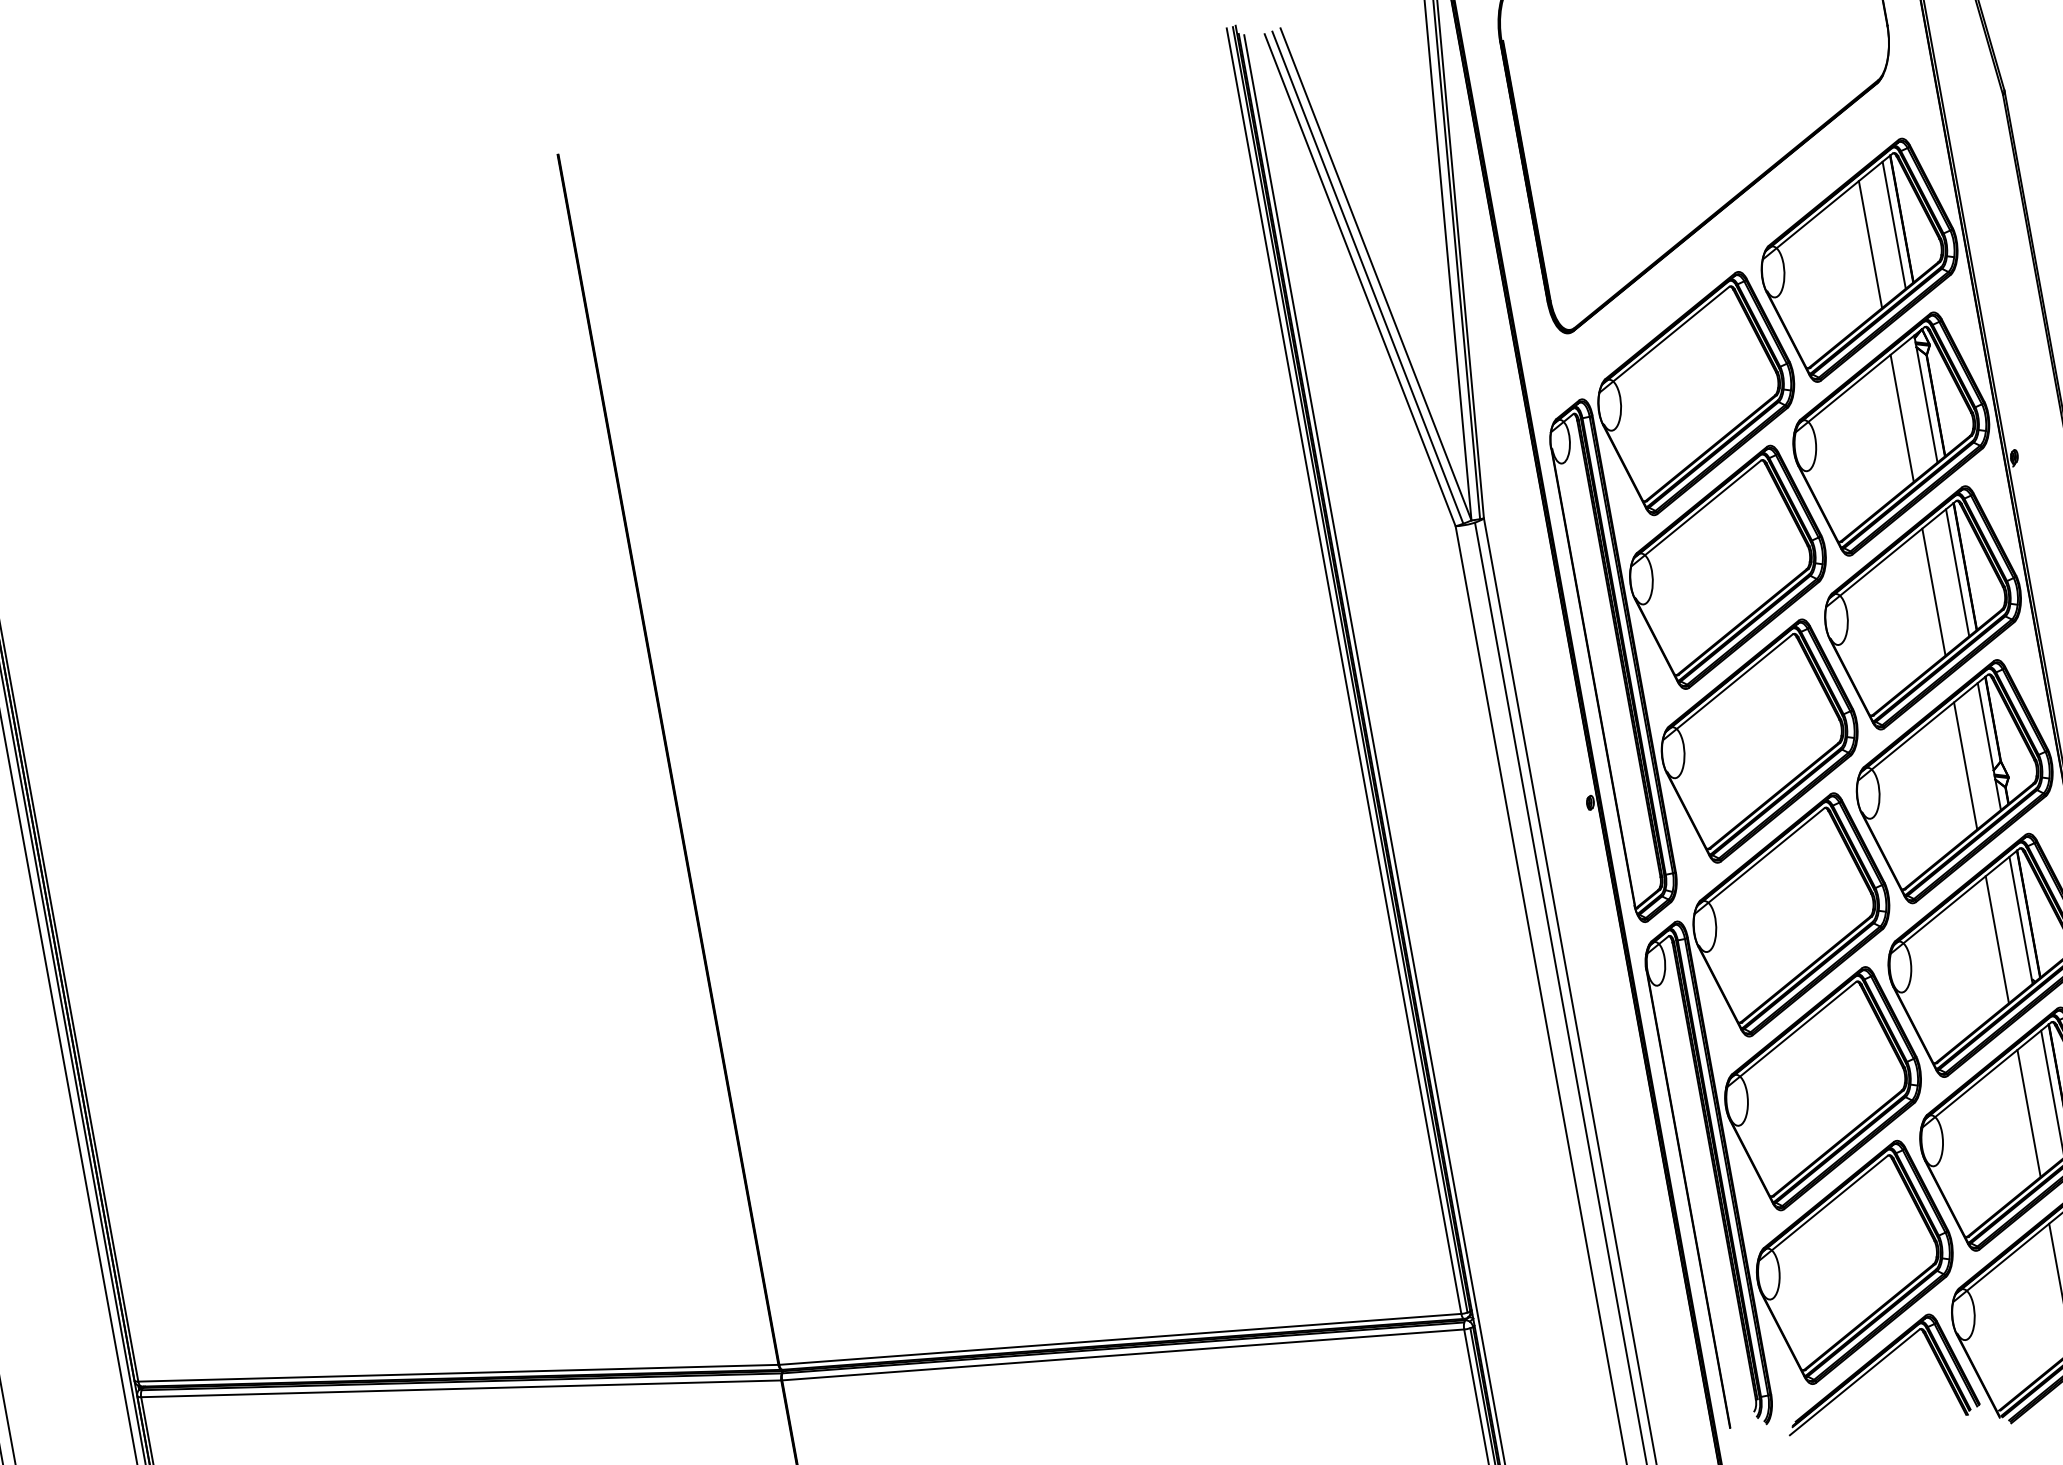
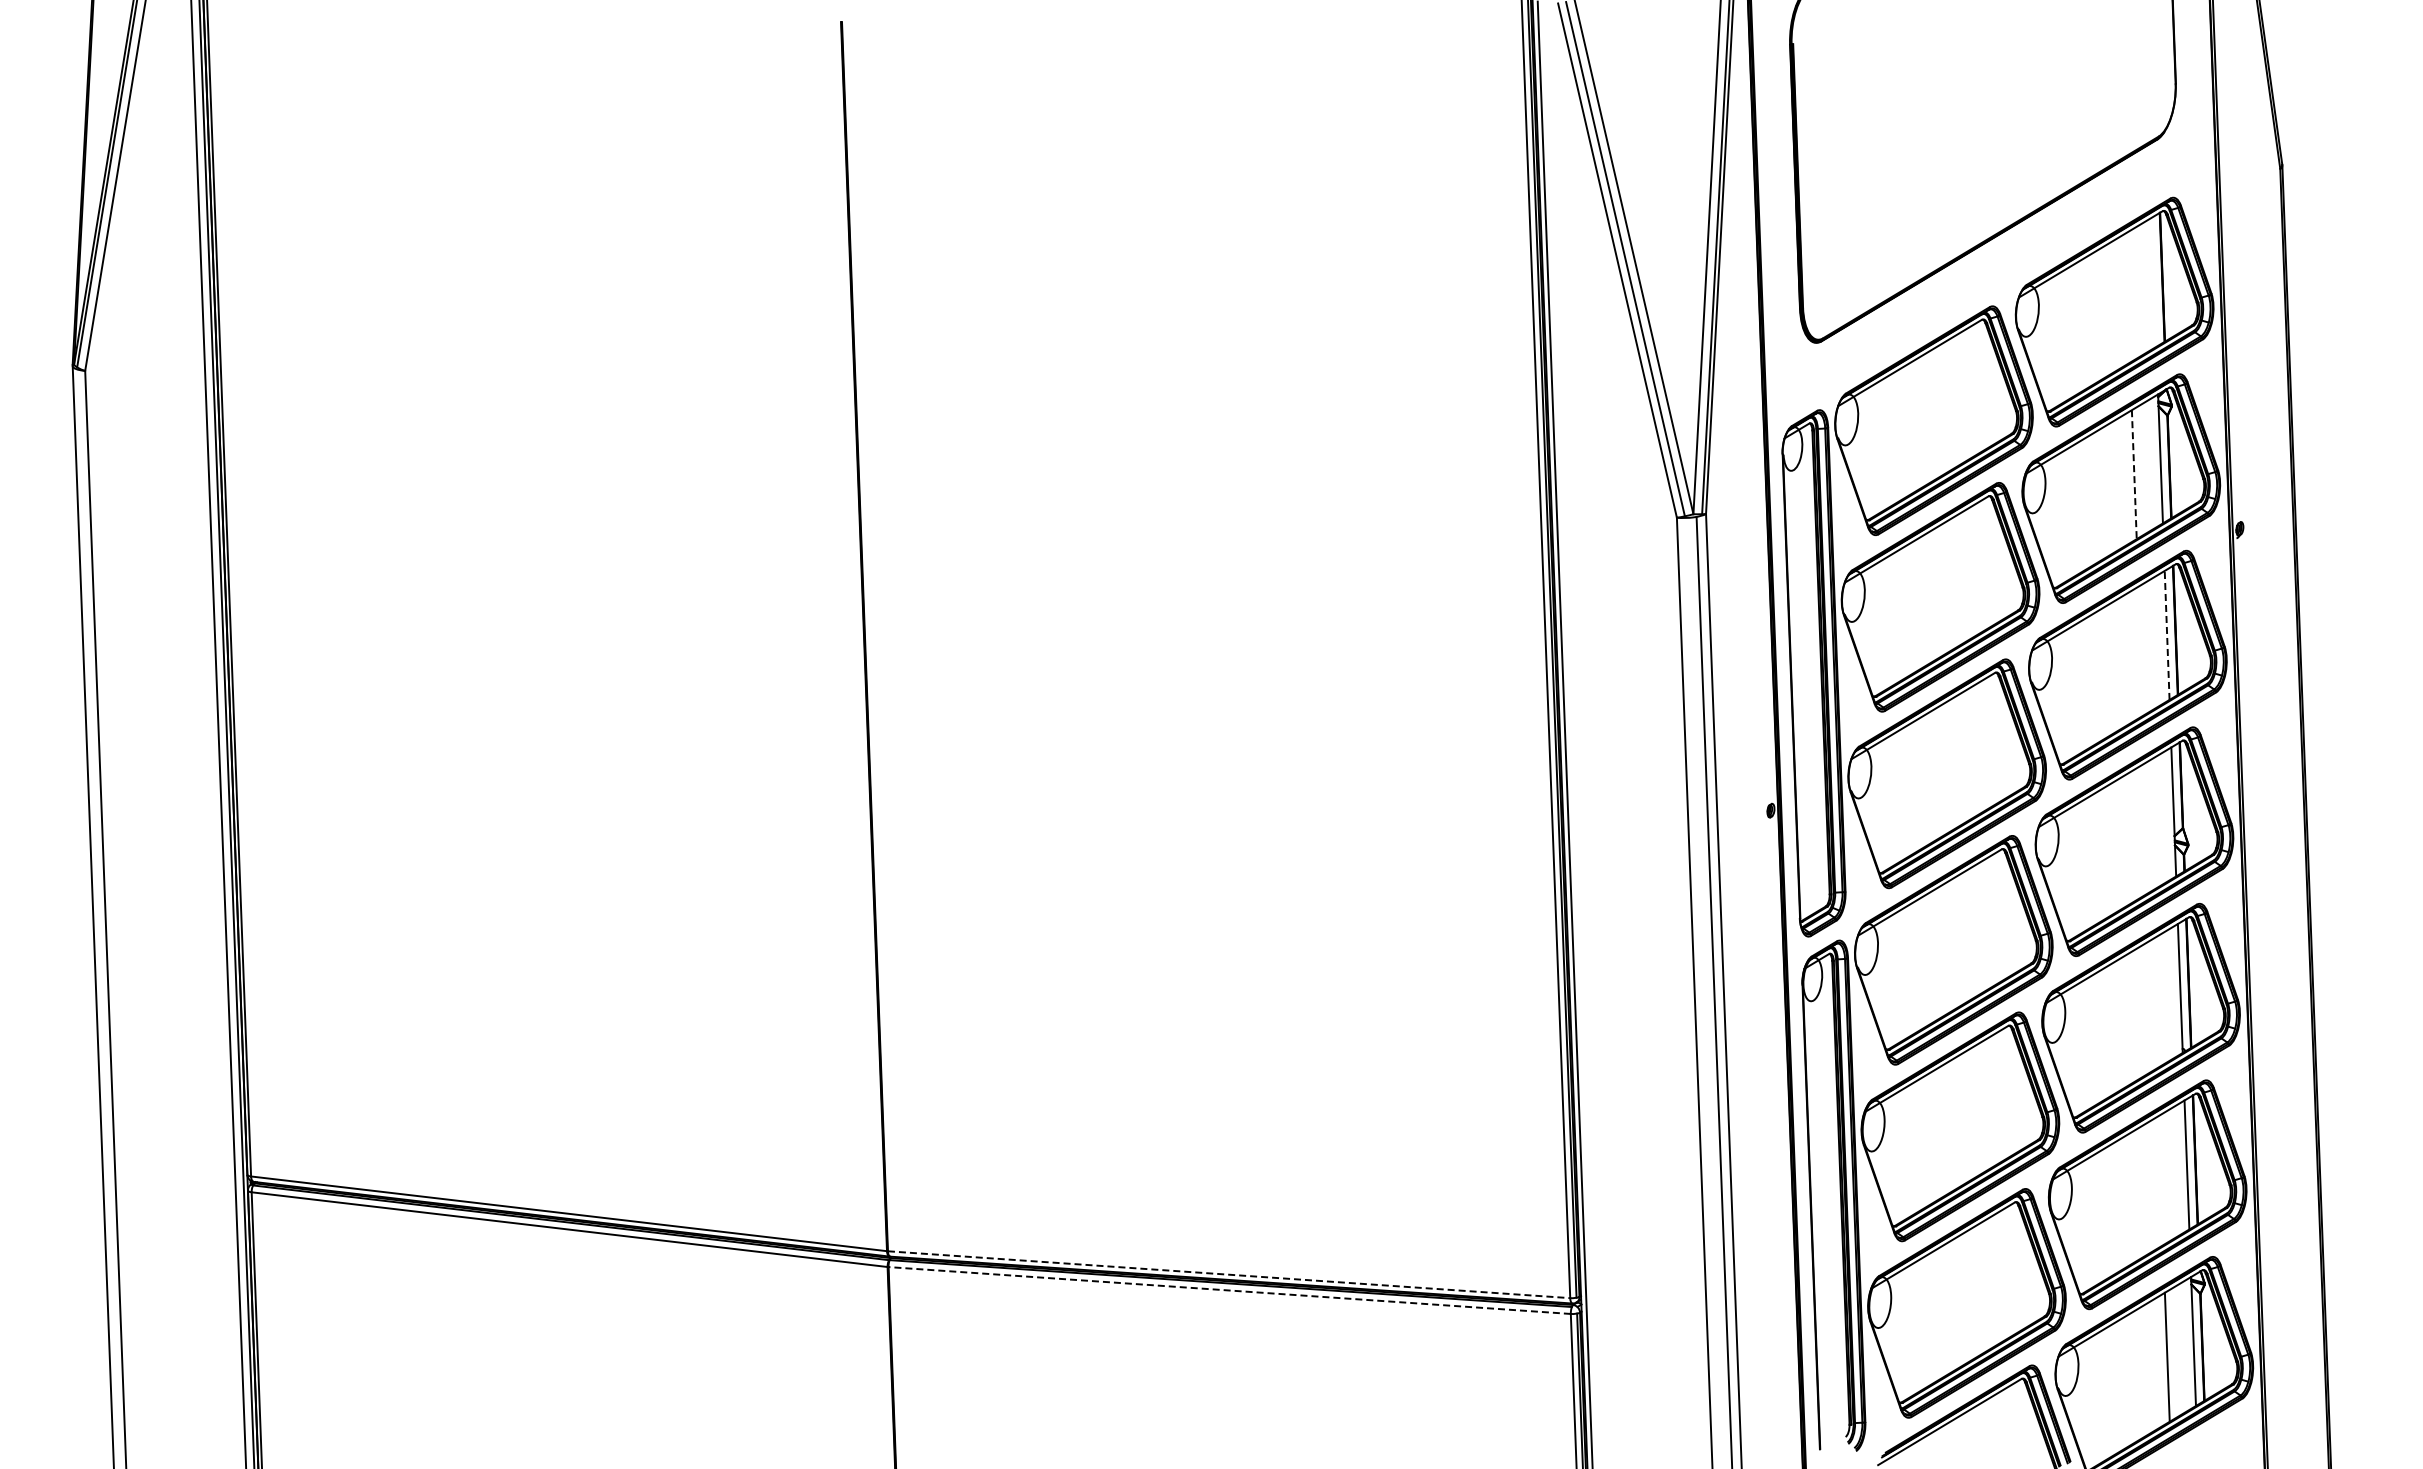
line: (1893, 224) -> (2153, 281), removed
line: (1870, 244) -> (2127, 297), removed
line: (1902, 418) -> (2134, 474), solid -> dashed
line: (1958, 572) -> (2167, 635), solid -> dashed
line: (1933, 591) -> (2140, 650), removed
line: (1965, 765) -> (2147, 827), removed
line: (1996, 939) -> (2153, 1003), removed
line: (2028, 1113) -> (2160, 1180), removed
line: (1120, 1339) -> (1229, 1274), solid -> dashed
line: (1123, 1354) -> (1229, 1290), solid -> dashed

